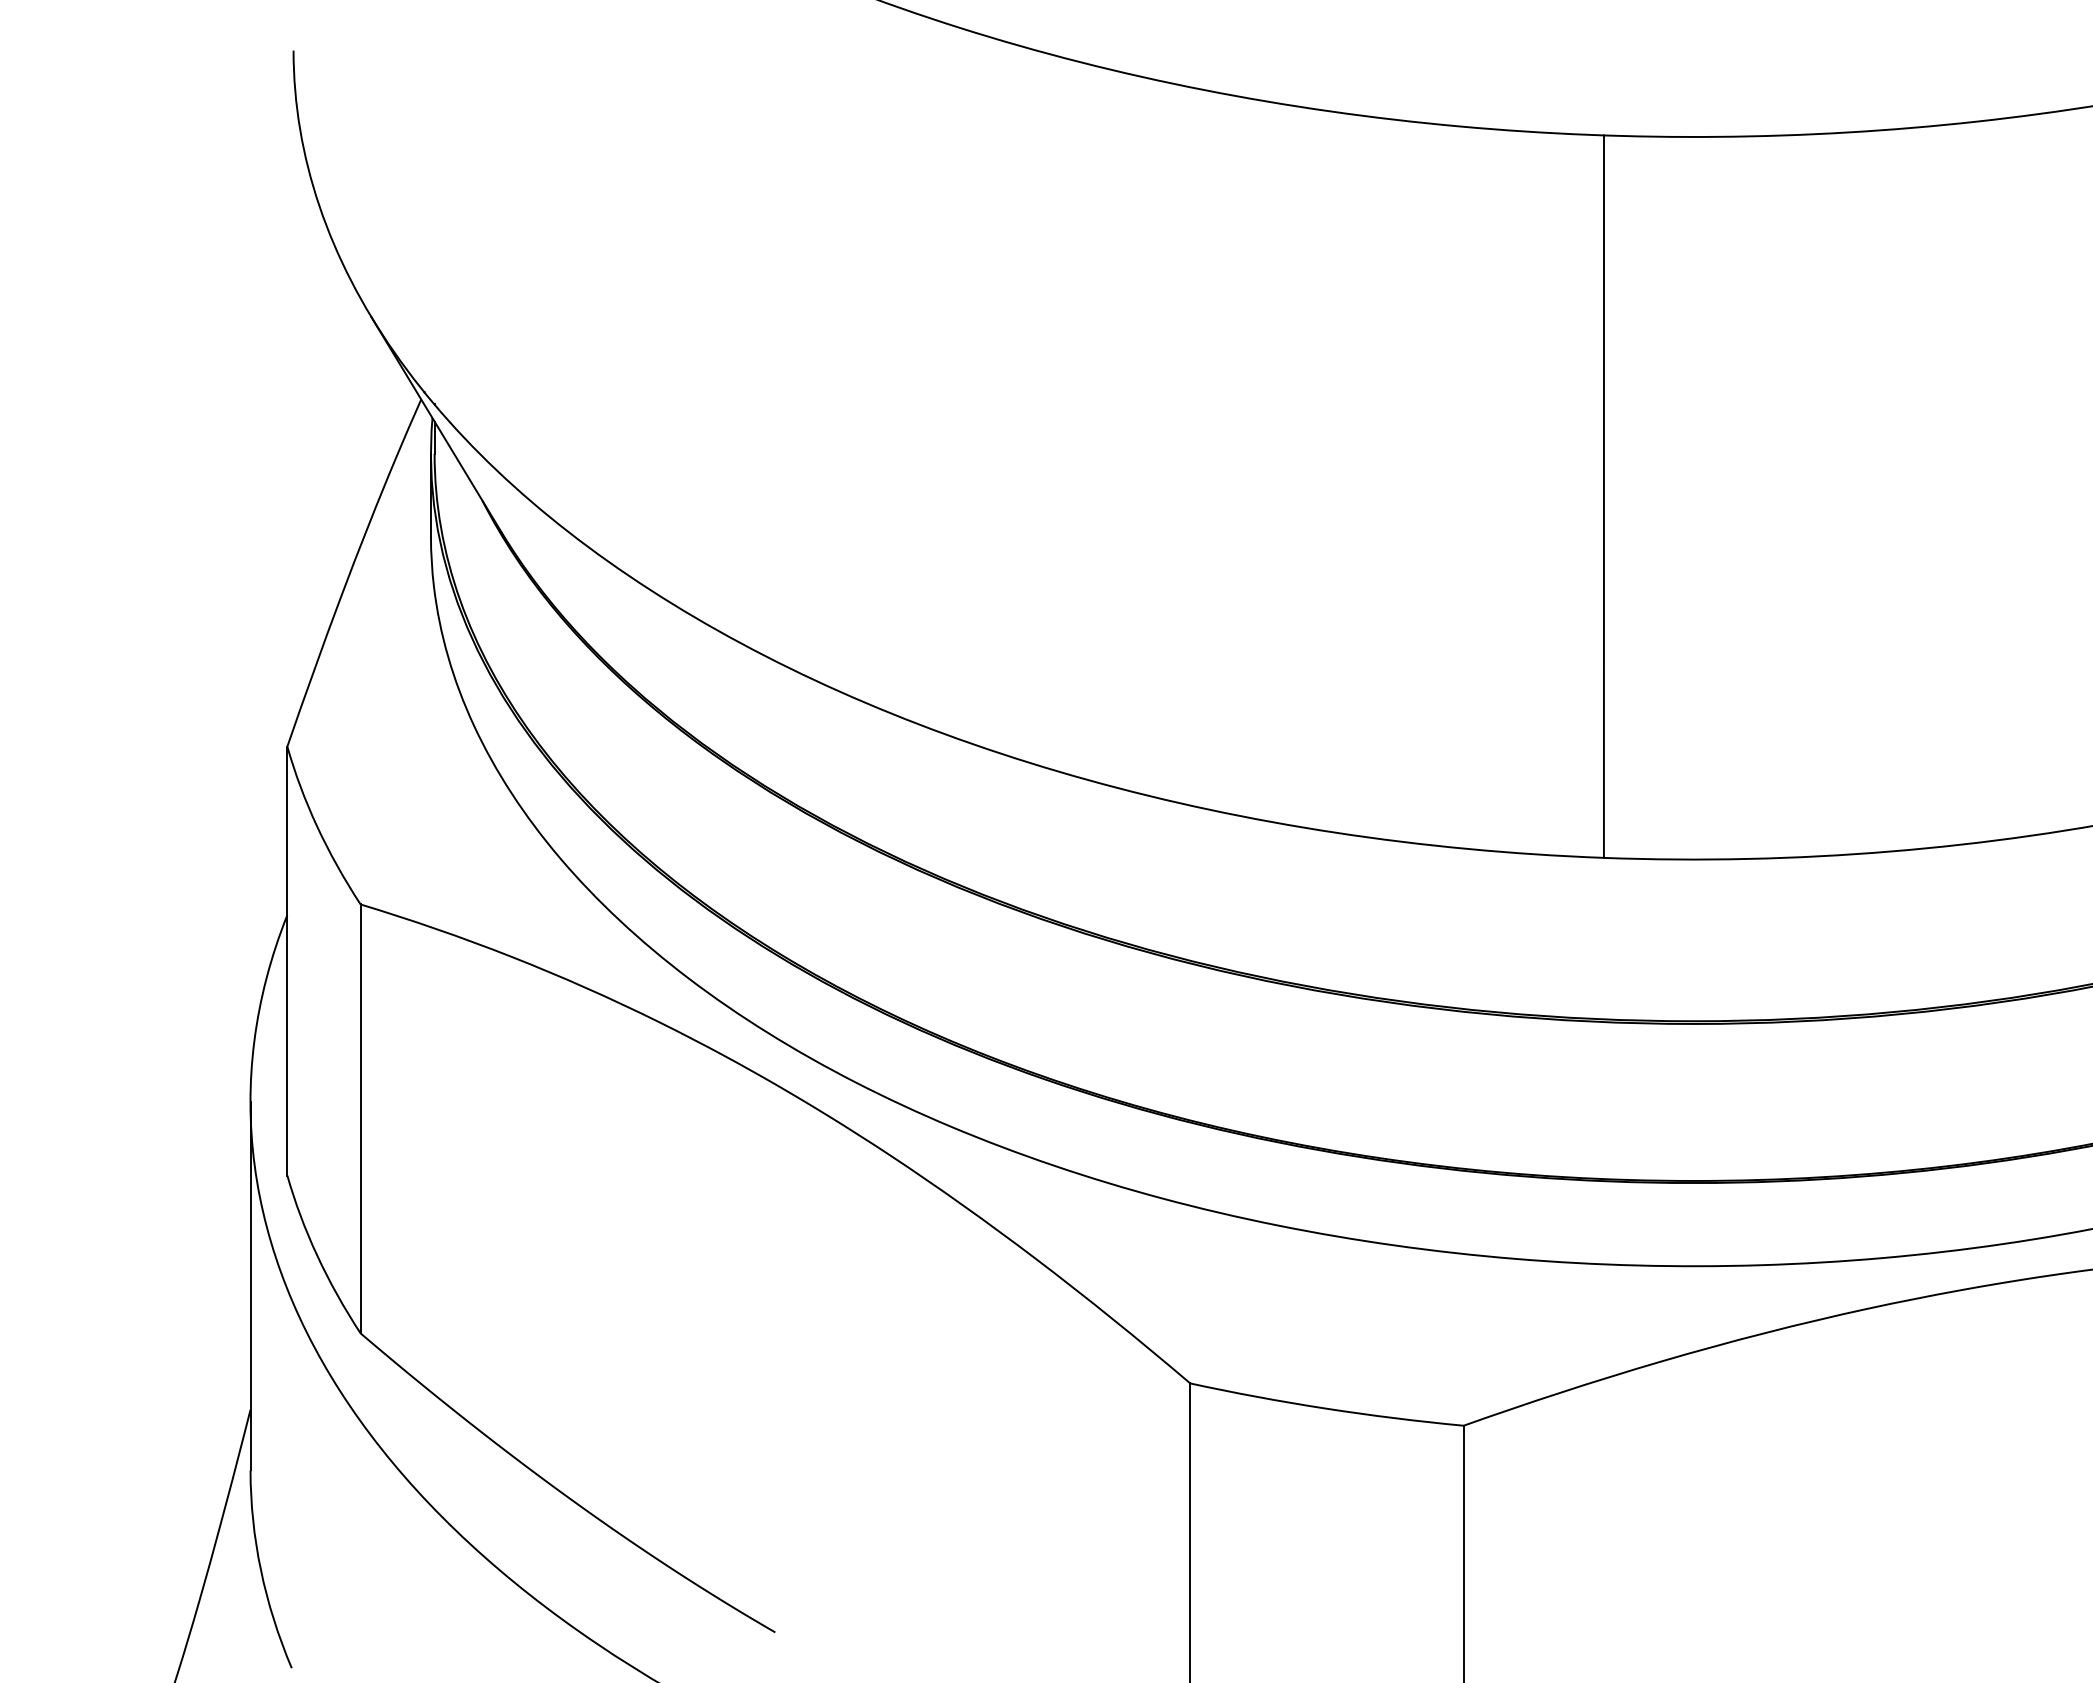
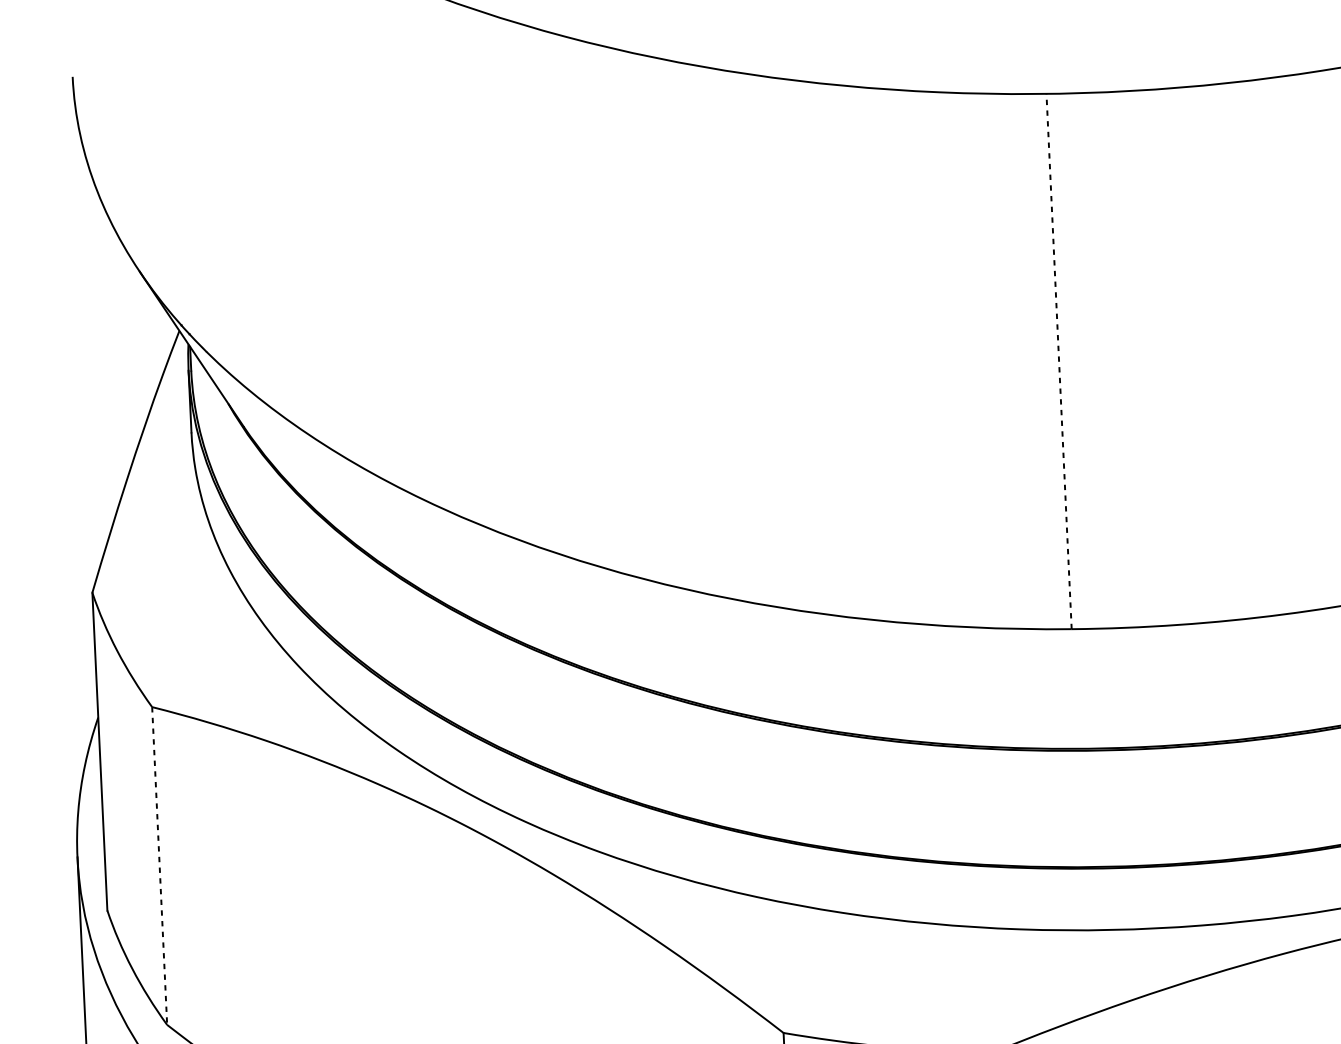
line: (1603, 496) -> (1058, 361), solid -> dashed
line: (360, 1119) -> (159, 866), solid -> dashed

